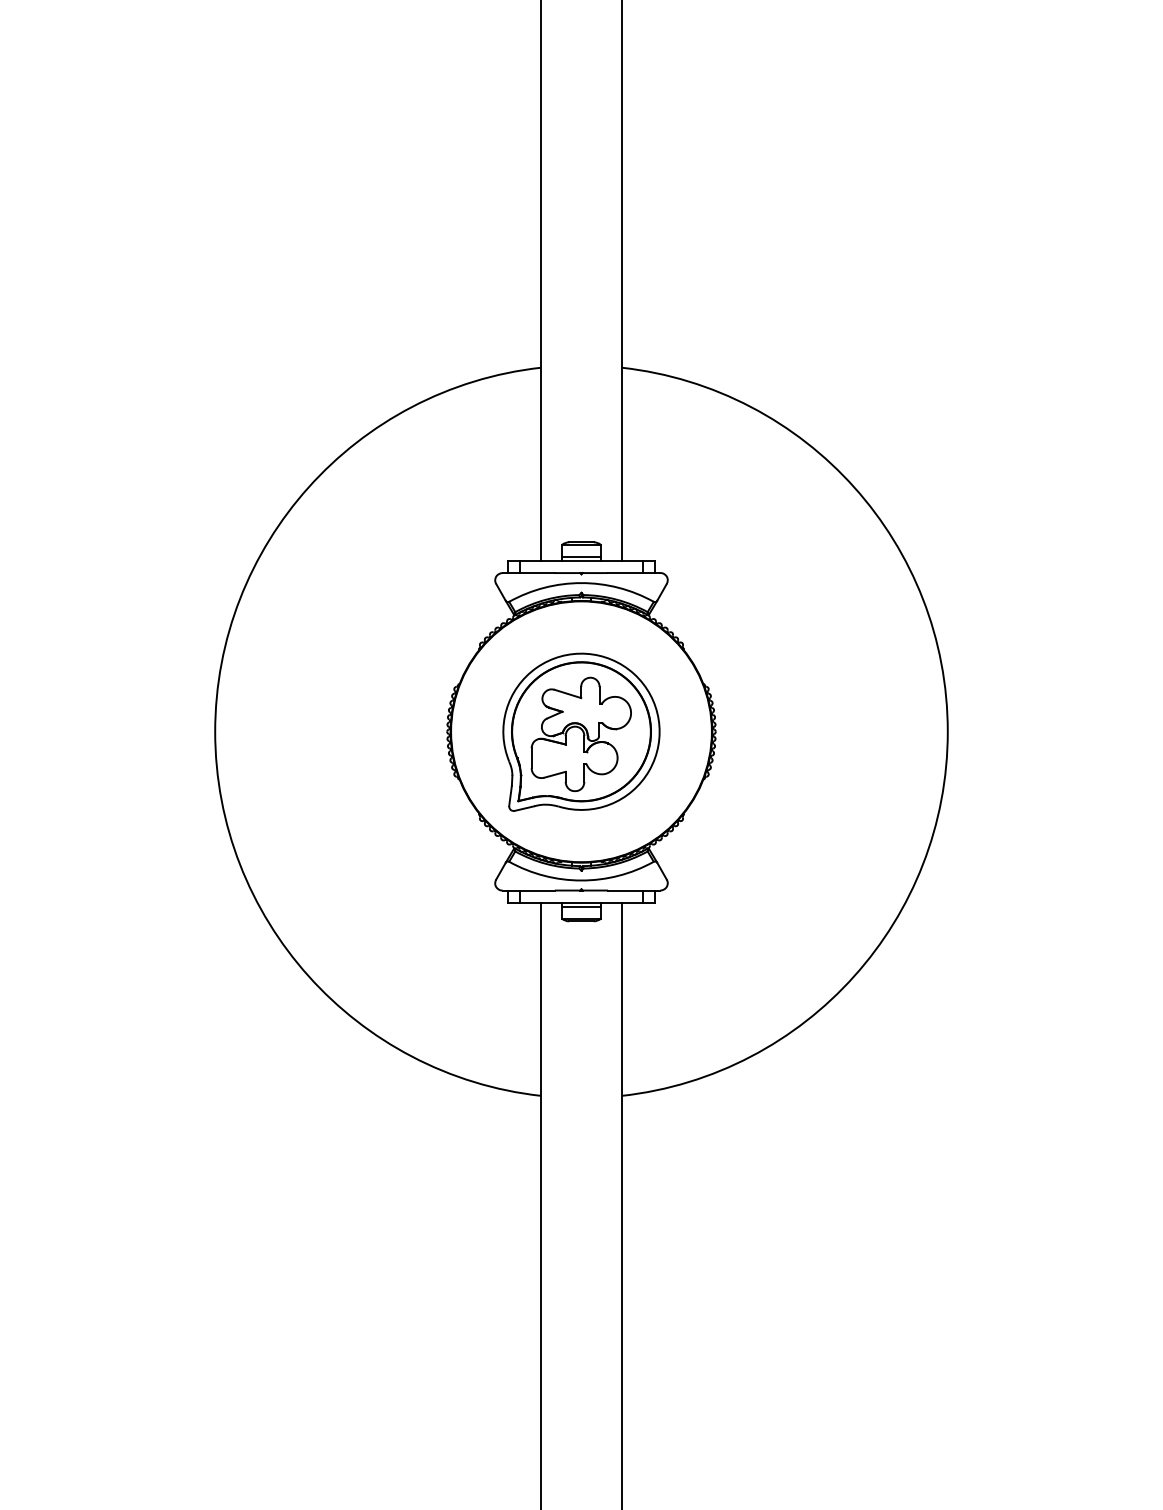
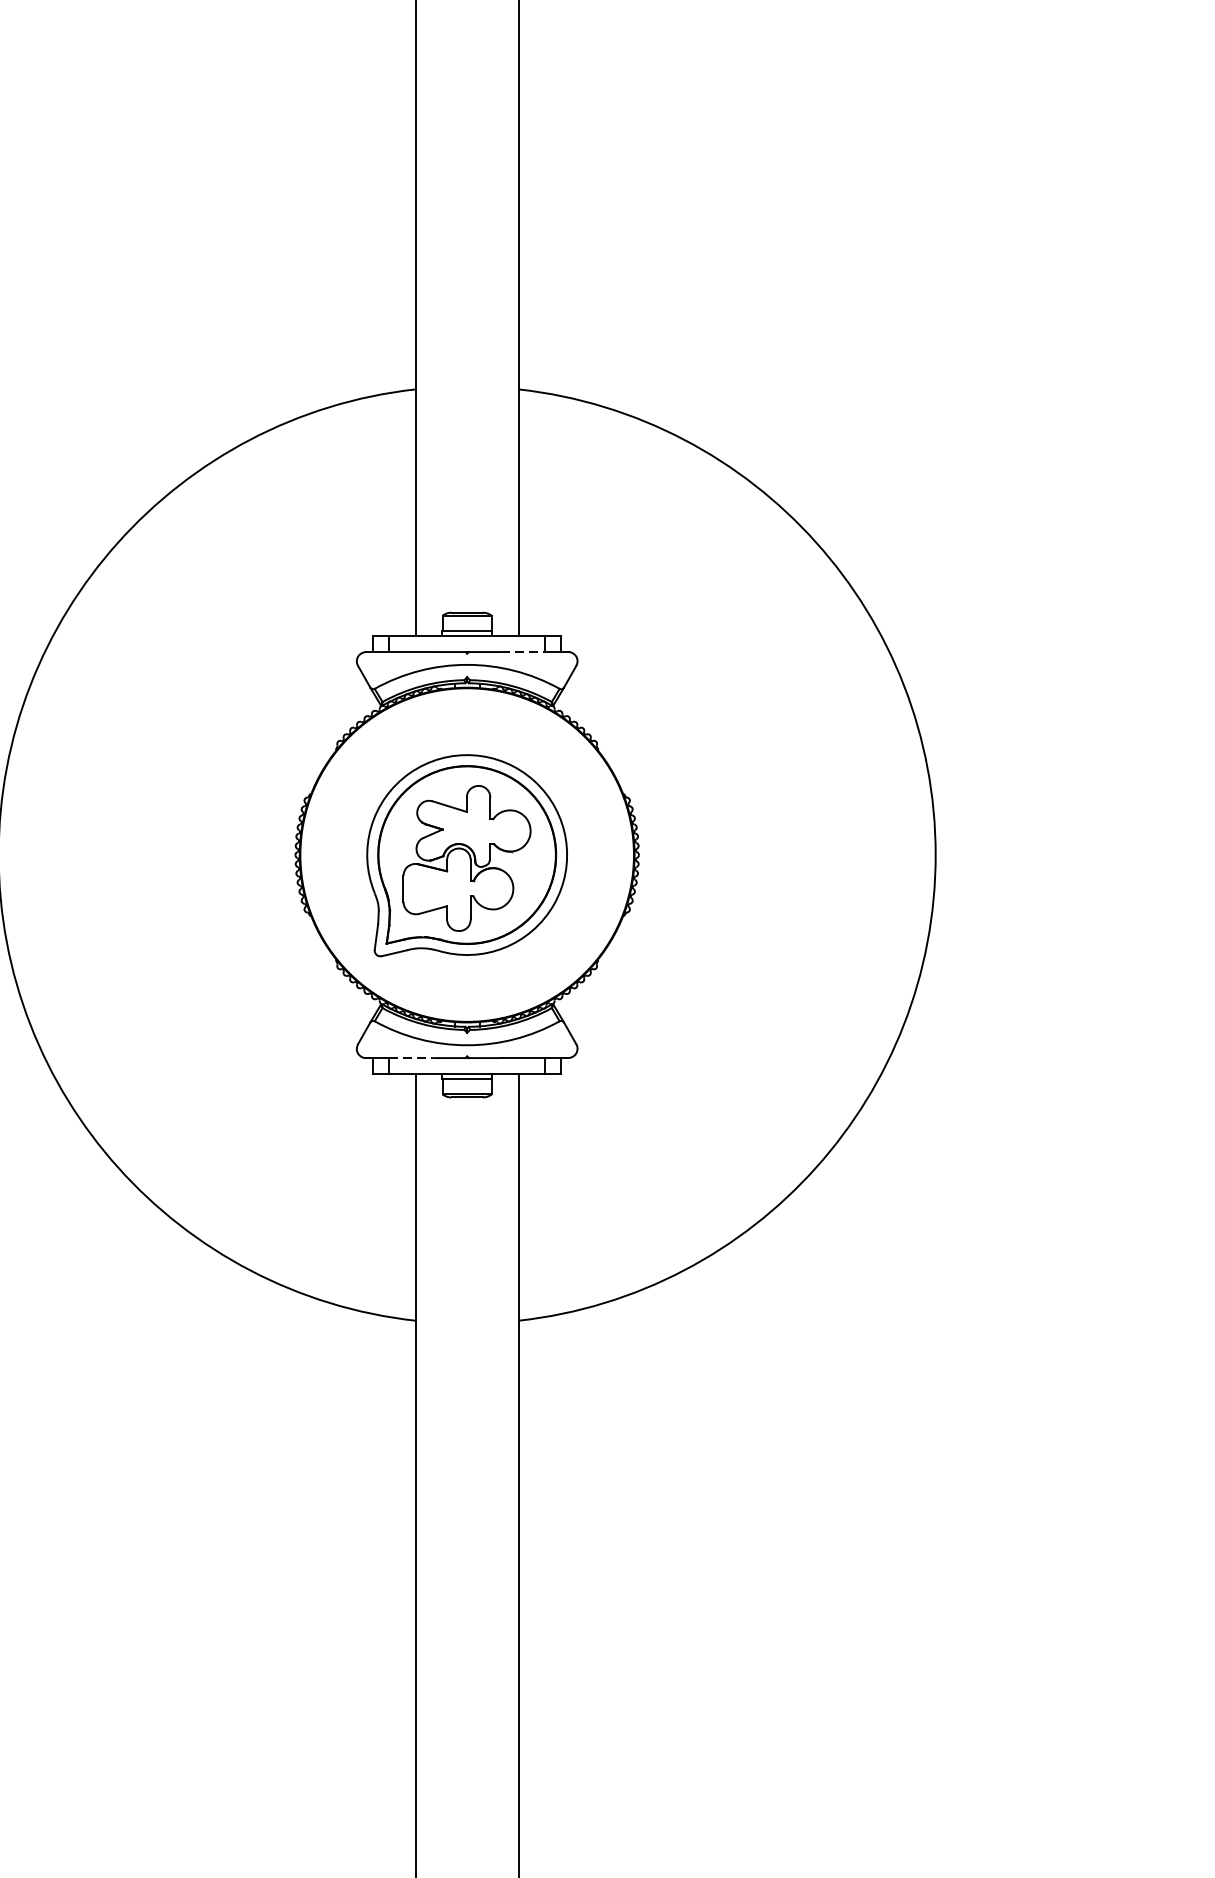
line: (625, 573) -> (523, 652), solid -> dashed
line: (538, 890) -> (412, 1058), solid -> dashed

